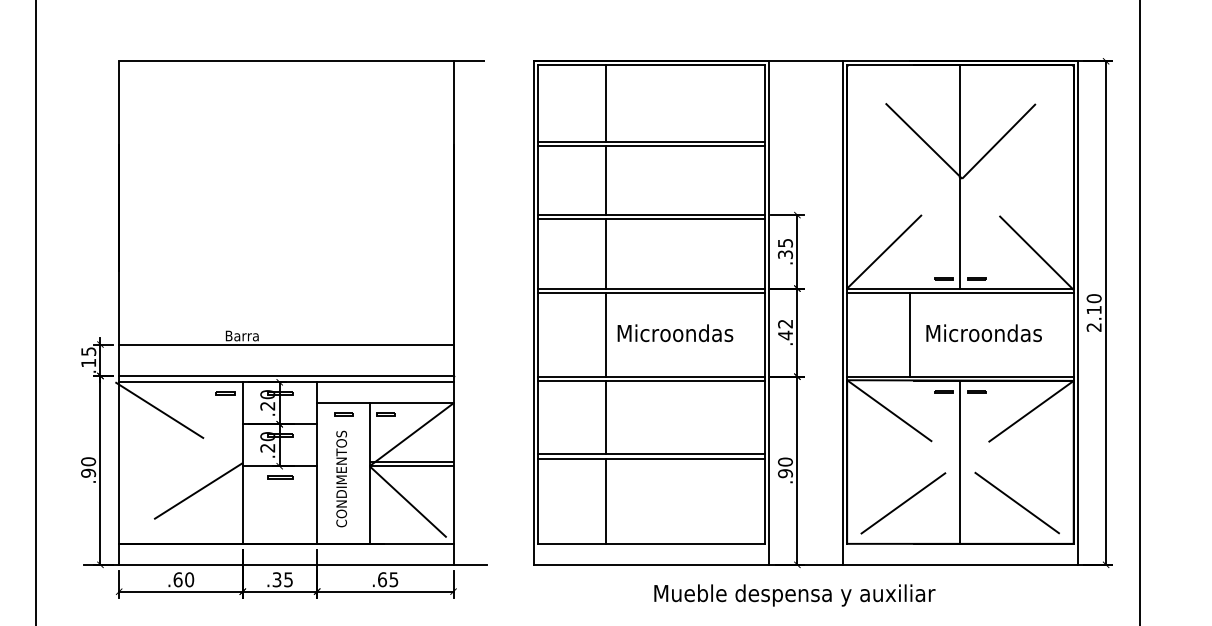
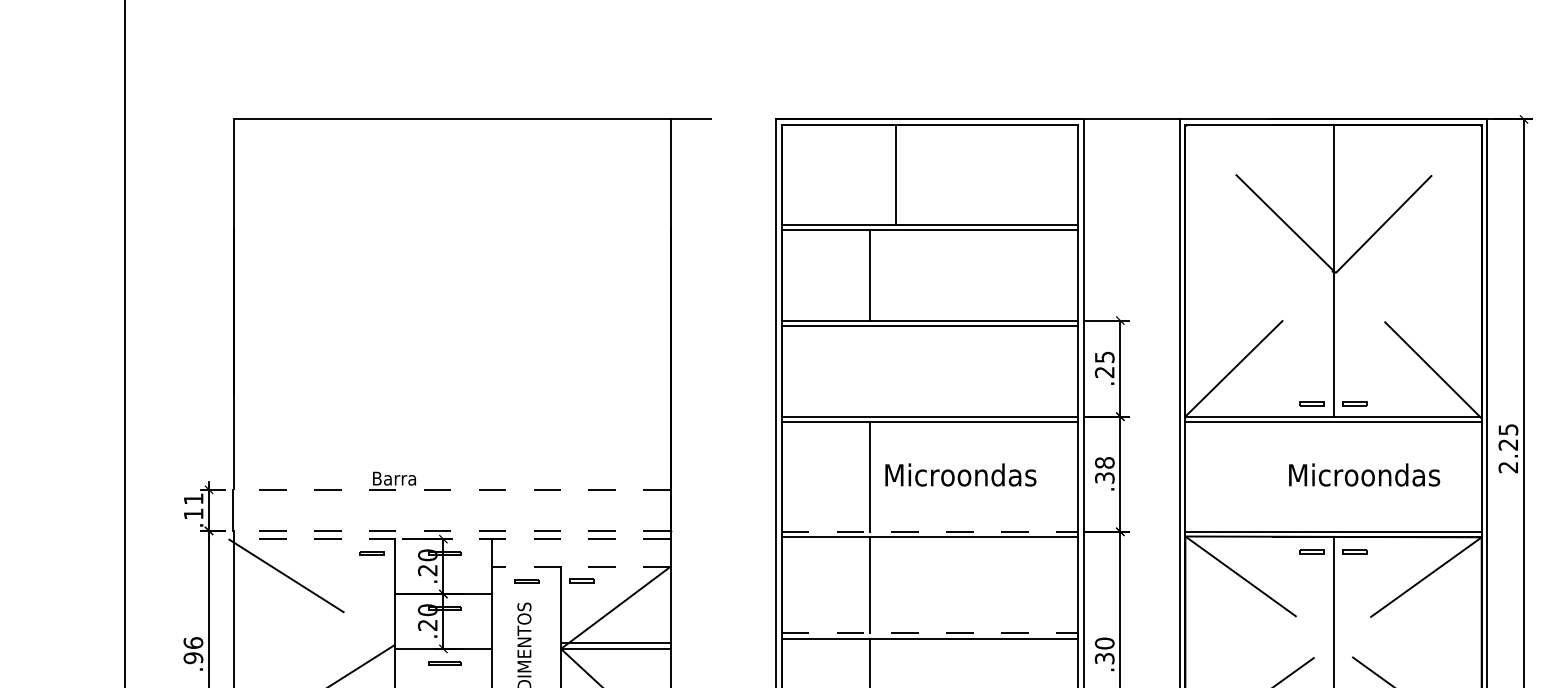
line: (605, 103) -> (895, 174), moved
line: (605, 253) -> (869, 370), removed
text: (785, 254) -> (1104, 372), .35 -> .25
text: (1093, 304) -> (1507, 437), 2.10 -> 2.25
text: (785, 329) -> (1104, 470), .42 -> .38
line: (910, 334) -> (1268, 476), removed
line: (285, 344) -> (450, 489), solid -> dashed
text: (88, 351) -> (193, 498), .15 -> .11
line: (285, 376) -> (450, 531), solid -> dashed
line: (652, 376) -> (930, 531), solid -> dashed
line: (285, 382) -> (450, 539), solid -> dashed
line: (384, 403) -> (580, 566), solid -> dashed
line: (652, 454) -> (930, 633), solid -> dashed
text: (88, 461) -> (193, 642), .90 -> .96
text: (785, 473) -> (1104, 658), .90 -> .30

